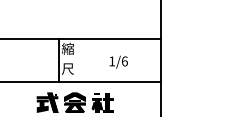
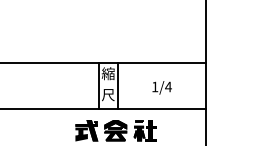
line: (77, 60) -> (118, 85), added
text: (124, 60) -> (168, 86), 1/6 -> 1/4

